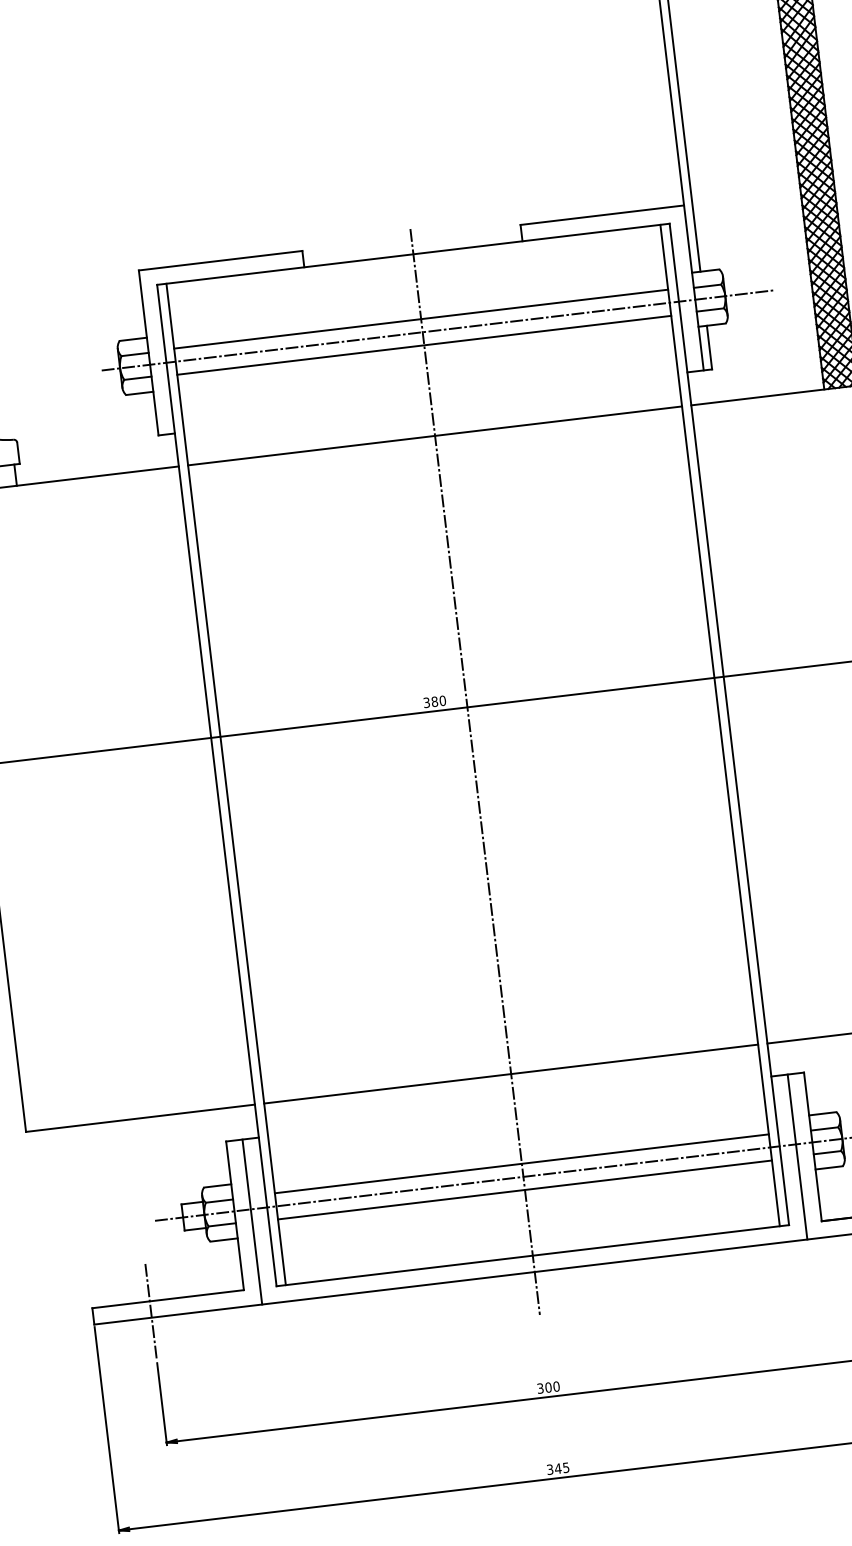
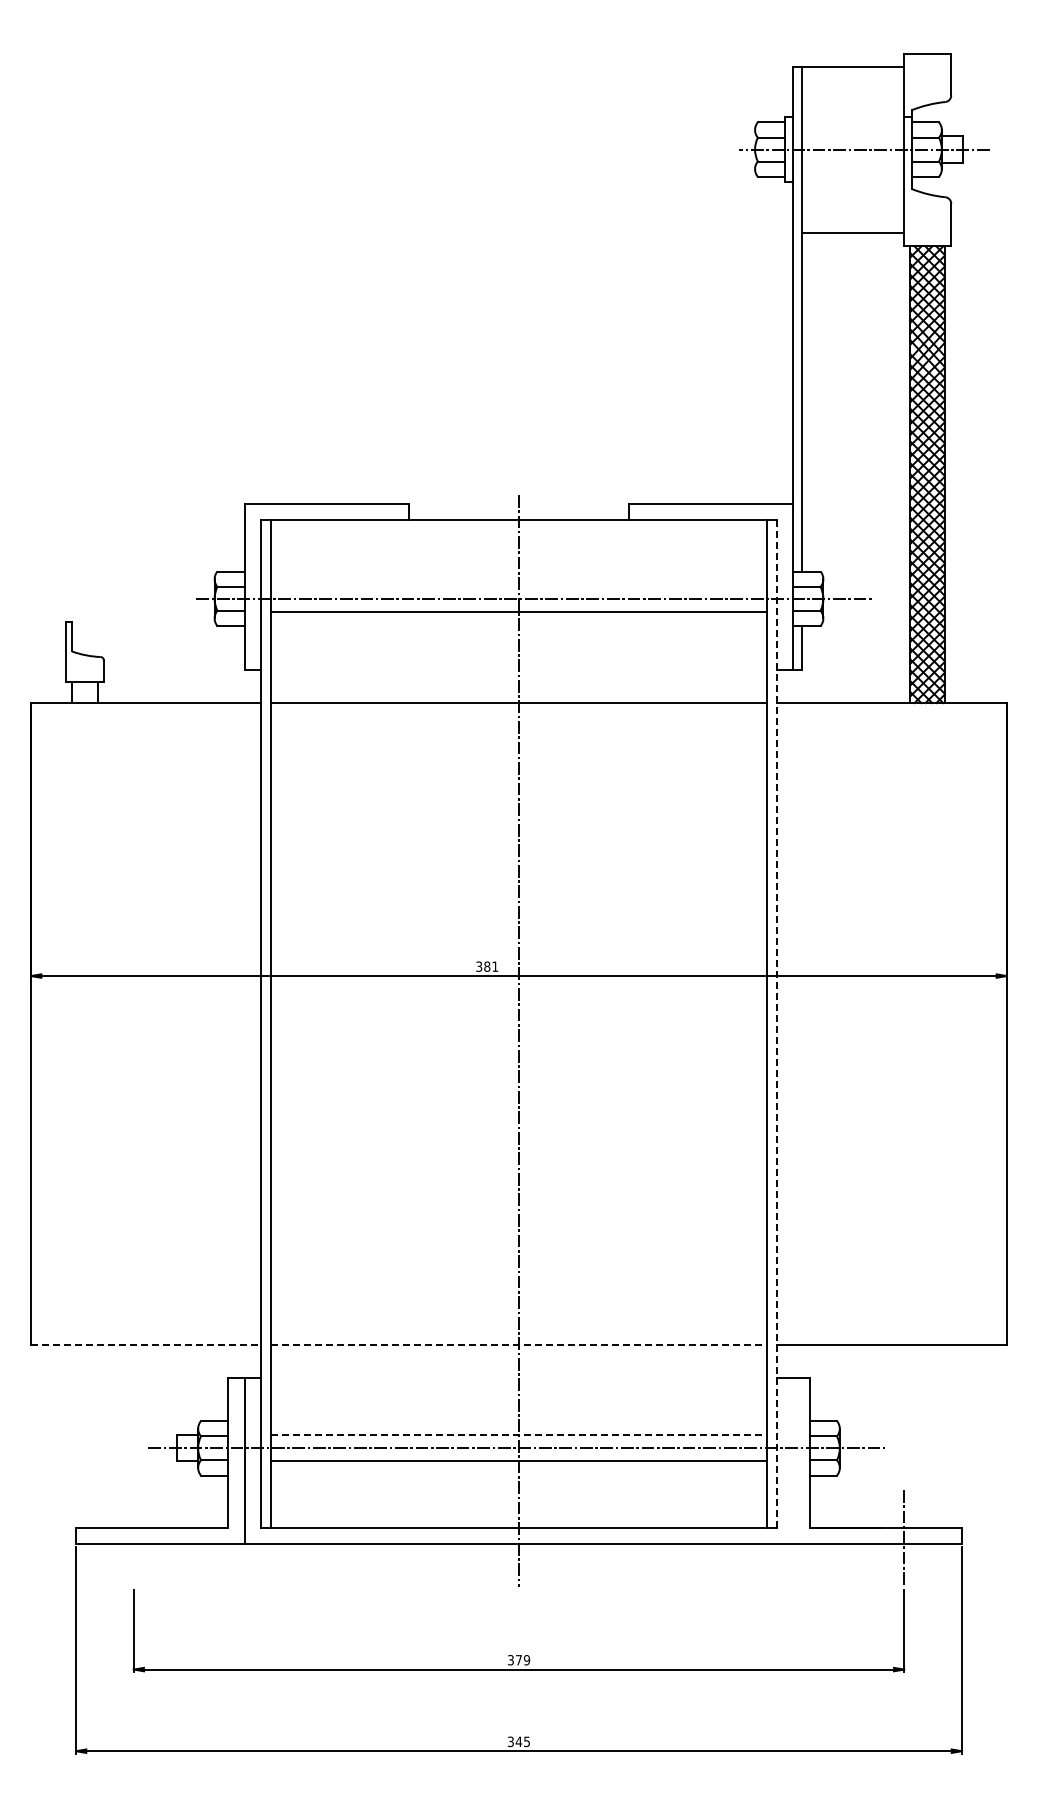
line: (420, 319) -> (518, 585), removed
text: (442, 700) -> (495, 966), 380 -> 381
line: (729, 723) -> (776, 1023), solid -> dashed
line: (511, 1073) -> (519, 1344), solid -> dashed
line: (140, 1117) -> (146, 1344), solid -> dashed
line: (797, 1157) -> (793, 1461), removed
line: (522, 1164) -> (519, 1435), solid -> dashed
line: (150, 1312) -> (133, 1538), removed
text: (552, 1387) -> (522, 1660), 300 -> 379

